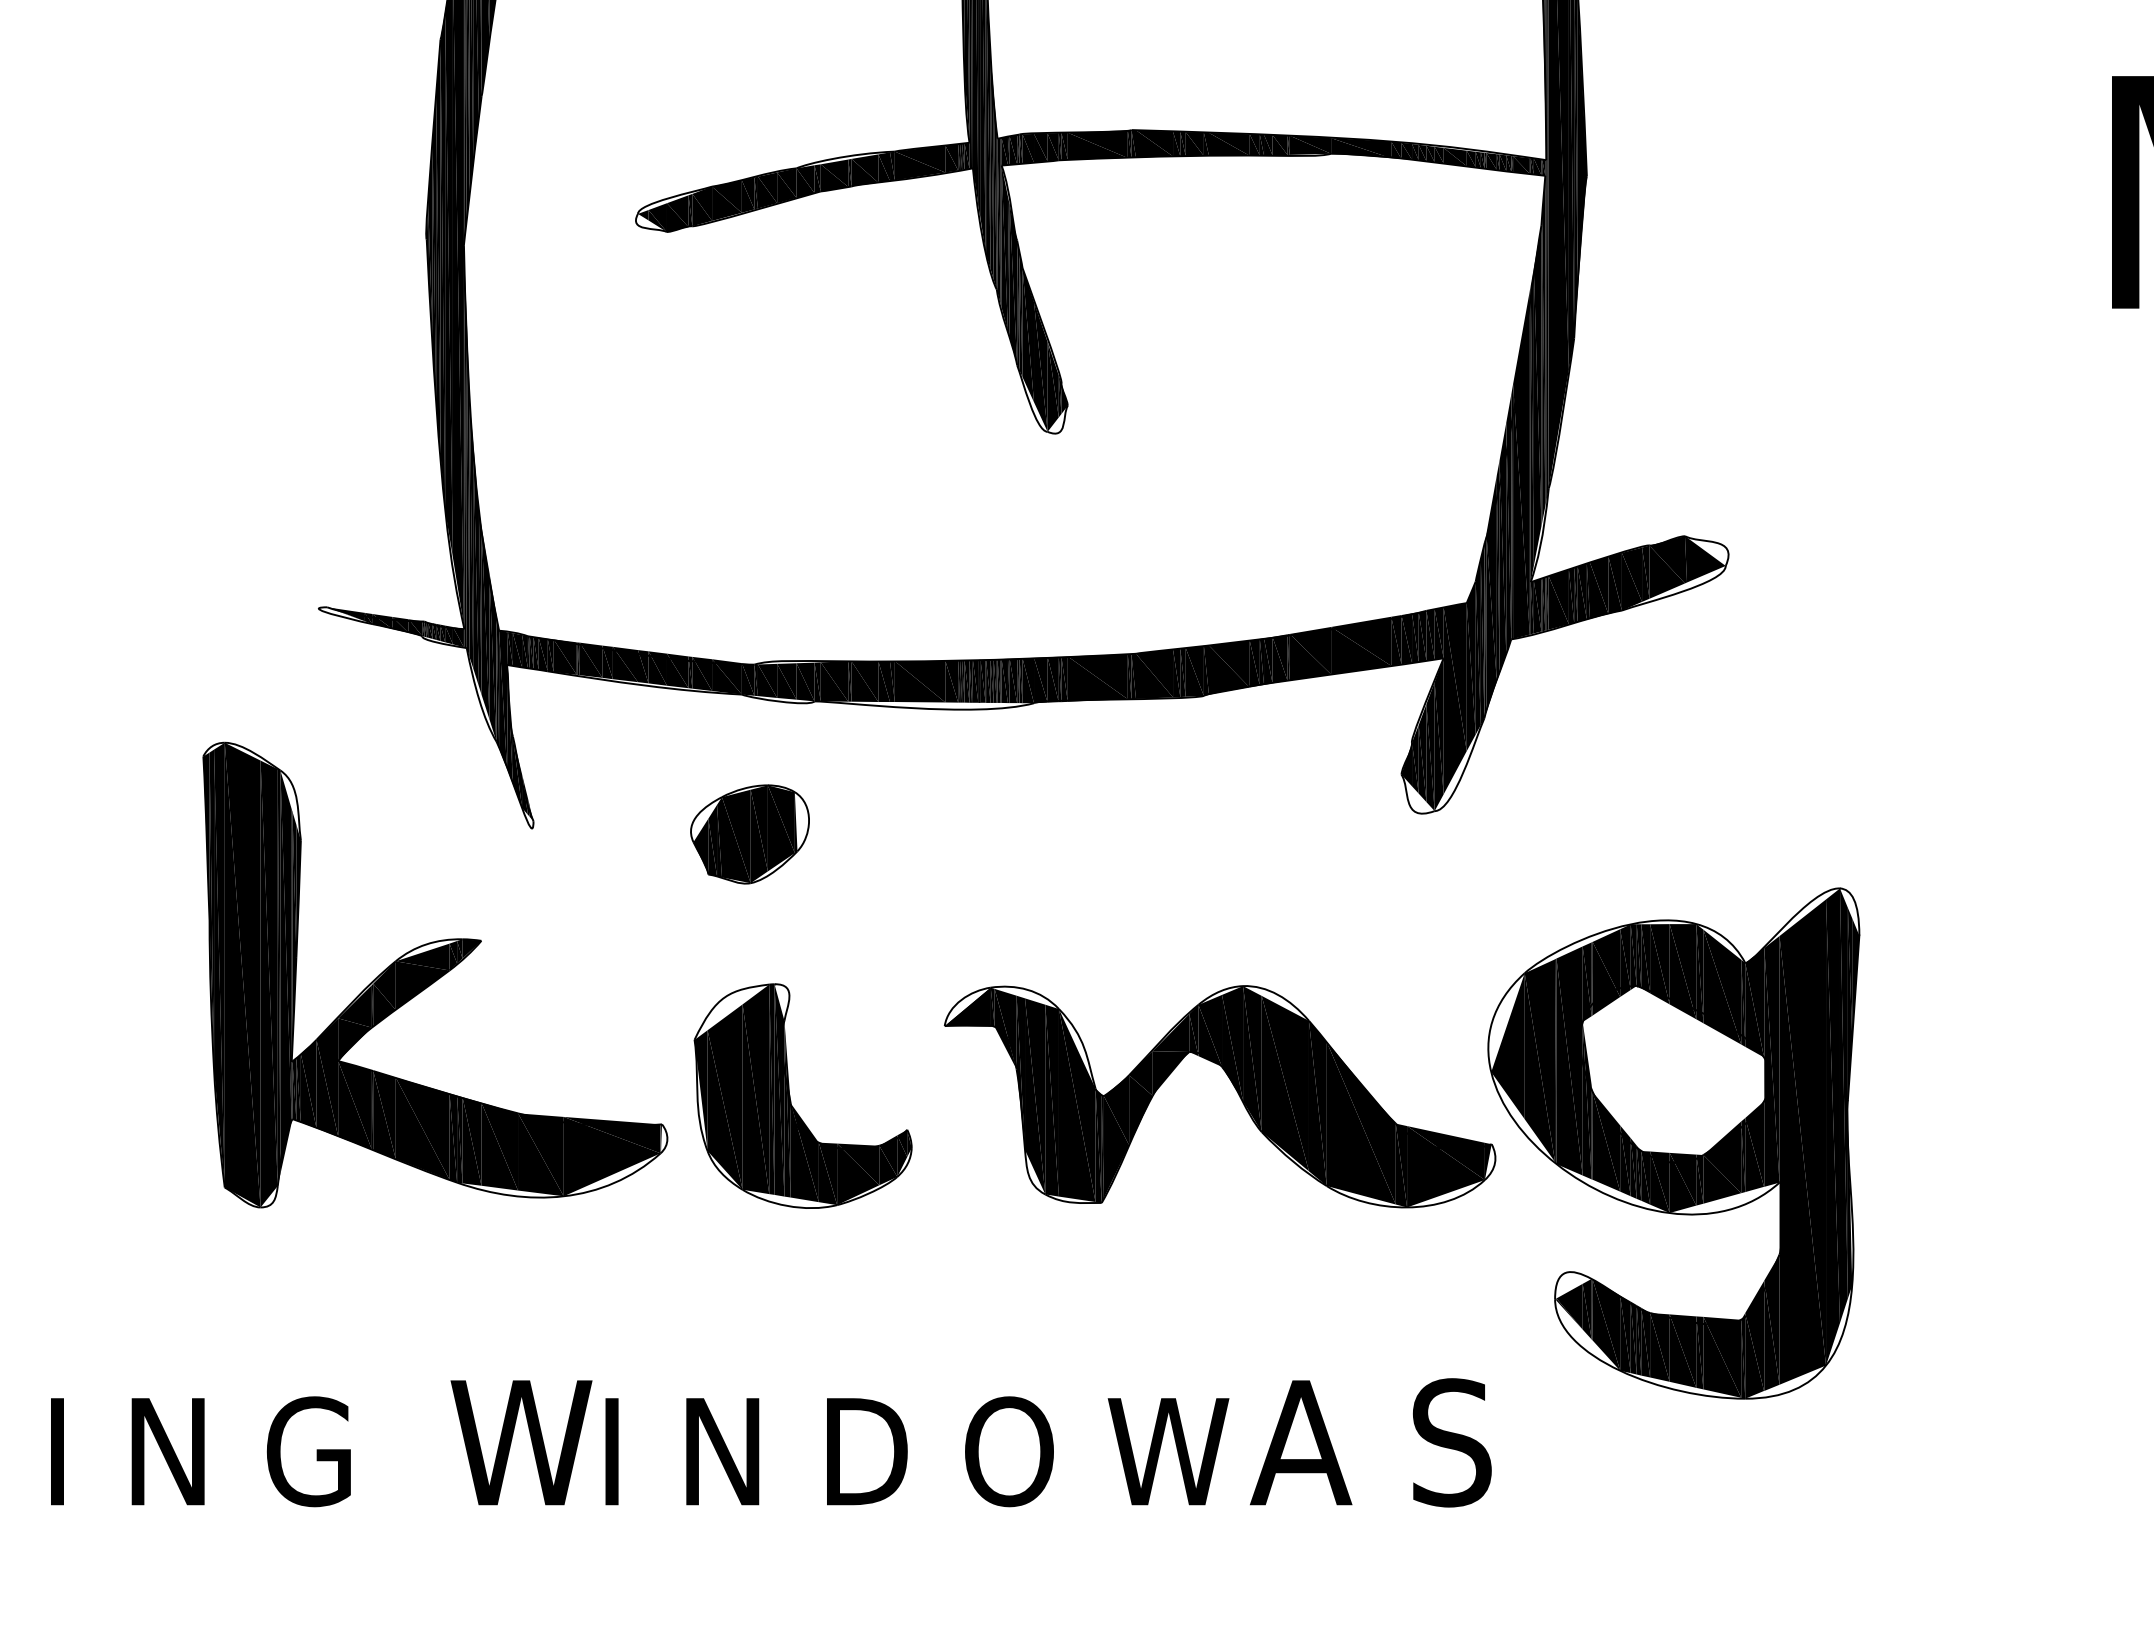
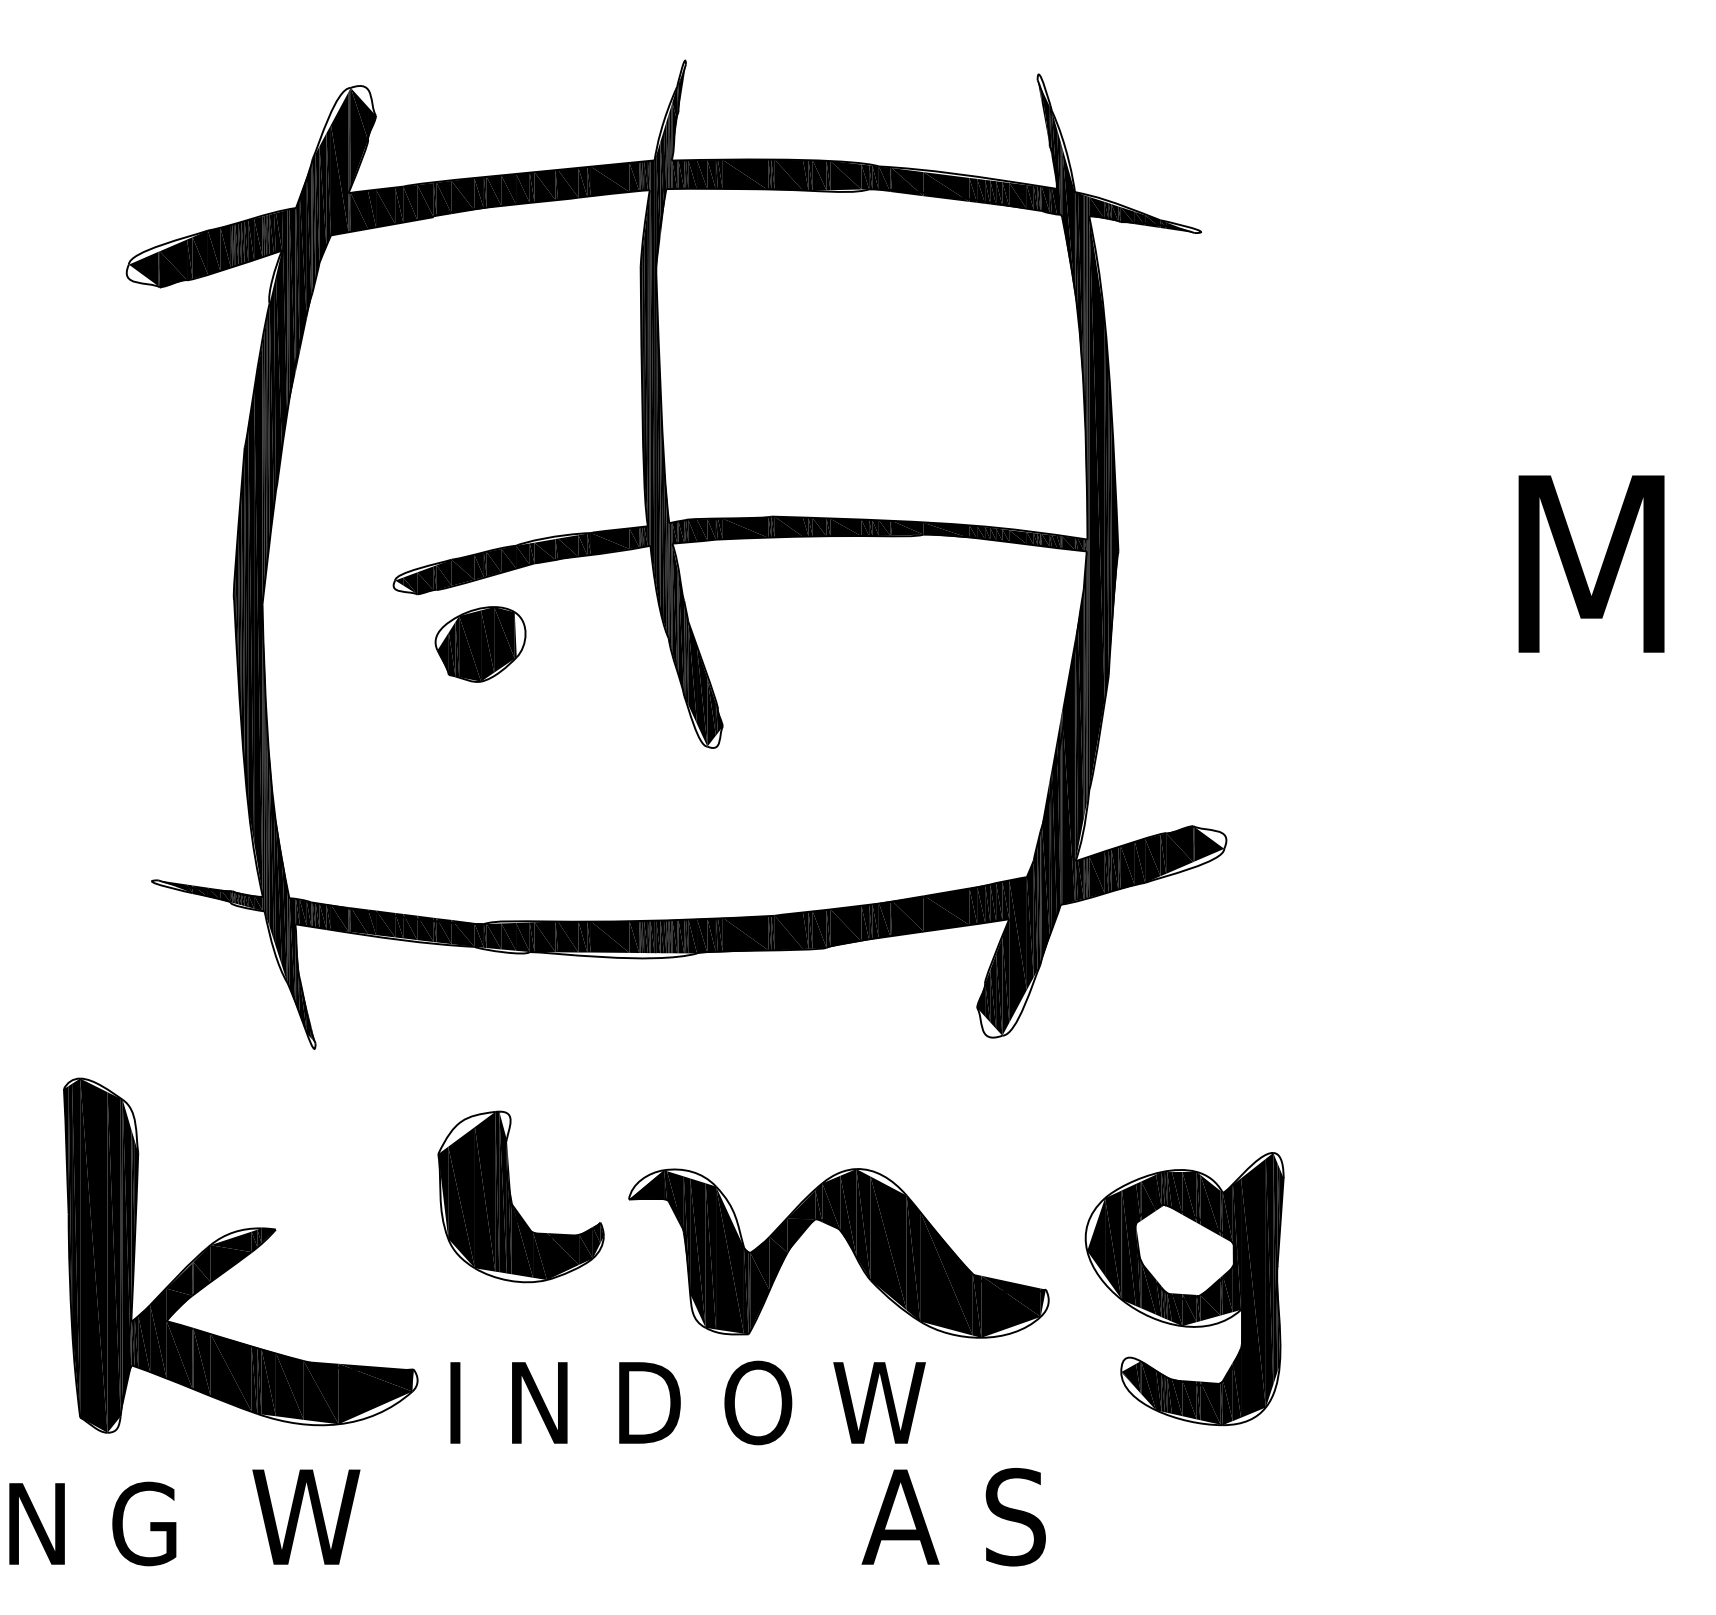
part: (749, 834) -> (480, 644), moved
part: (435, 974) -> (240, 1255), moved
part: (791, 1100) -> (512, 1200), moved
part: (1673, 1142) -> (1184, 1288), size x0.7
text: (916, 1451) -> (687, 1402), moved

